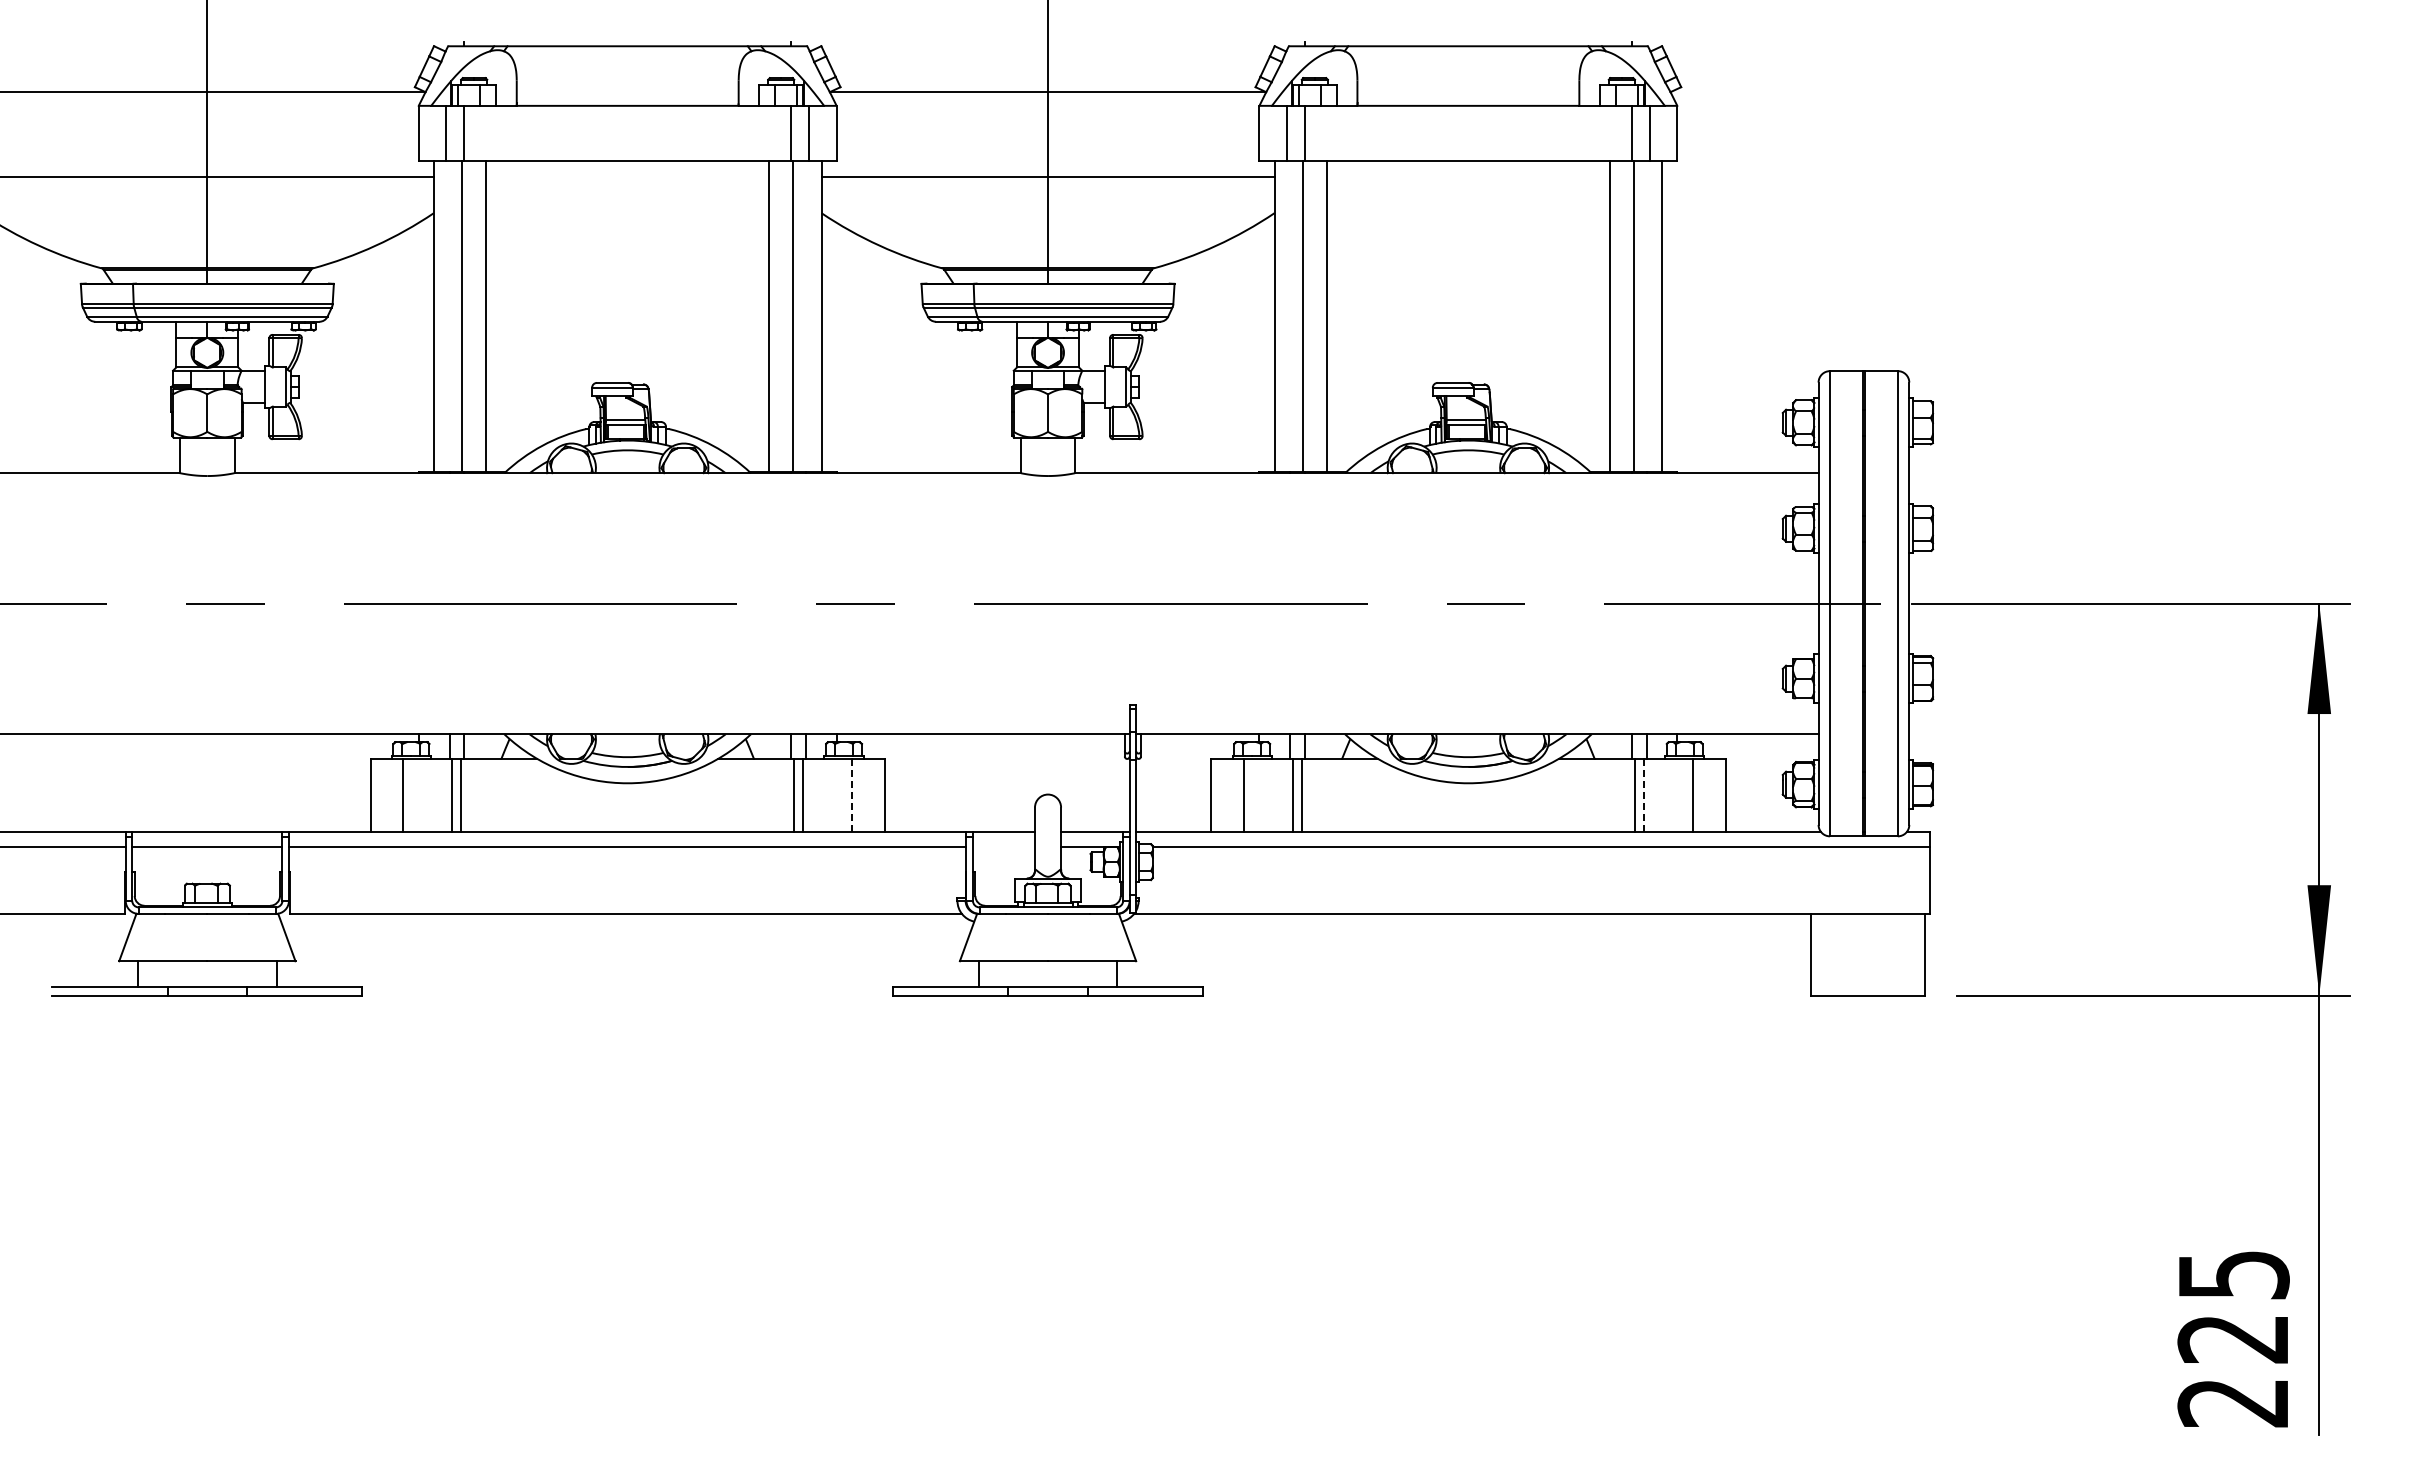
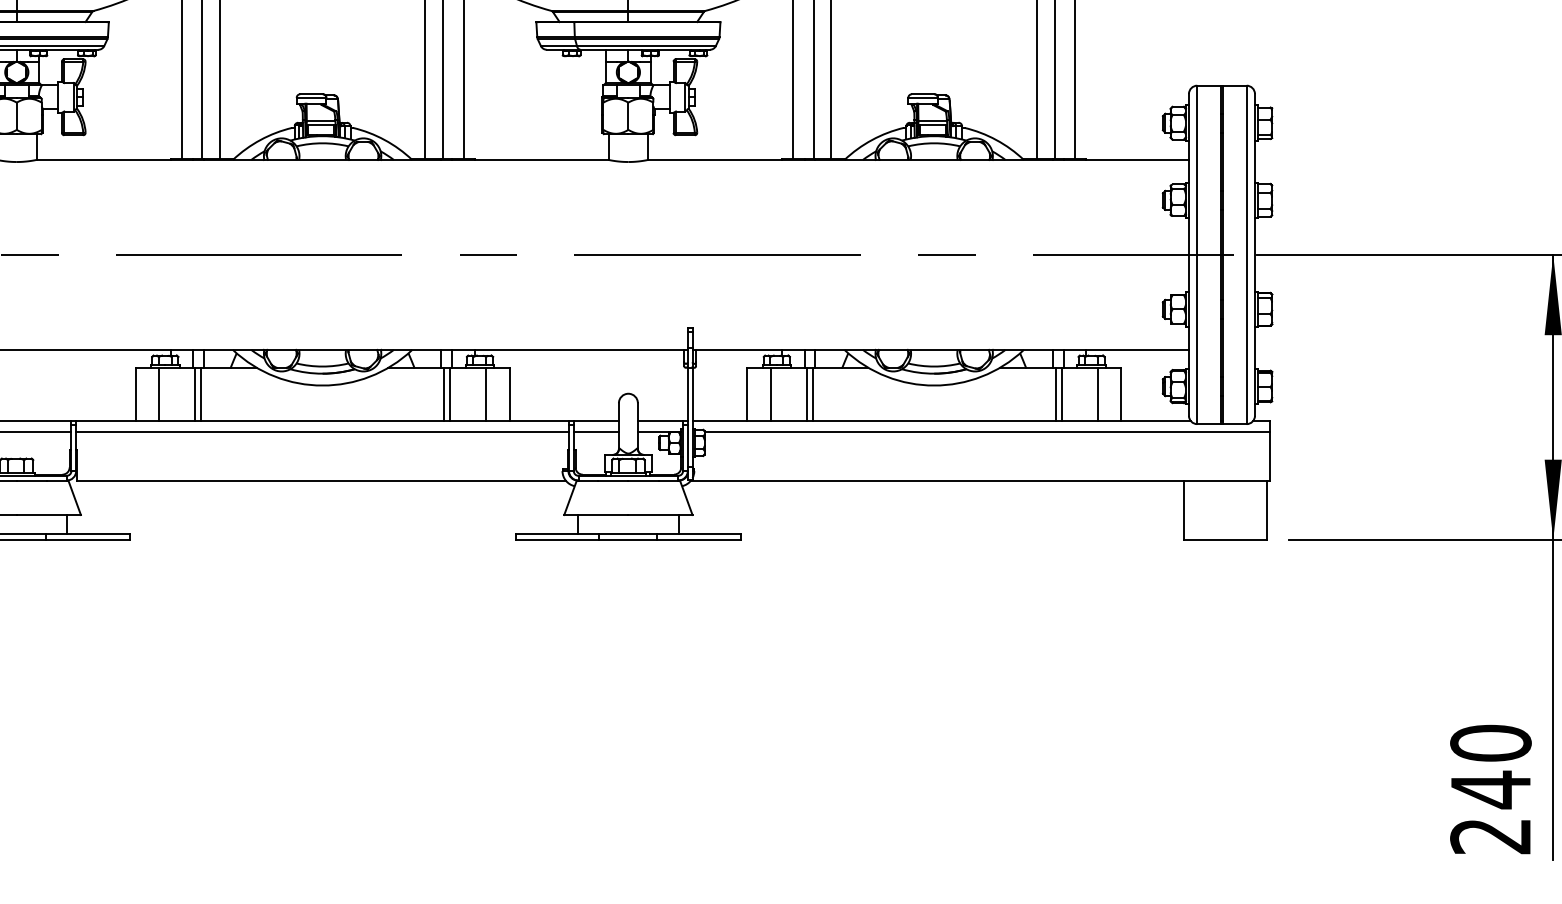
line: (852, 795) -> (486, 394), dashed -> solid
line: (1643, 795) -> (1061, 394), dashed -> solid
line: (1003, 846) -> (596, 431), added
text: (2233, 1307) -> (1490, 766), 225 -> 240

